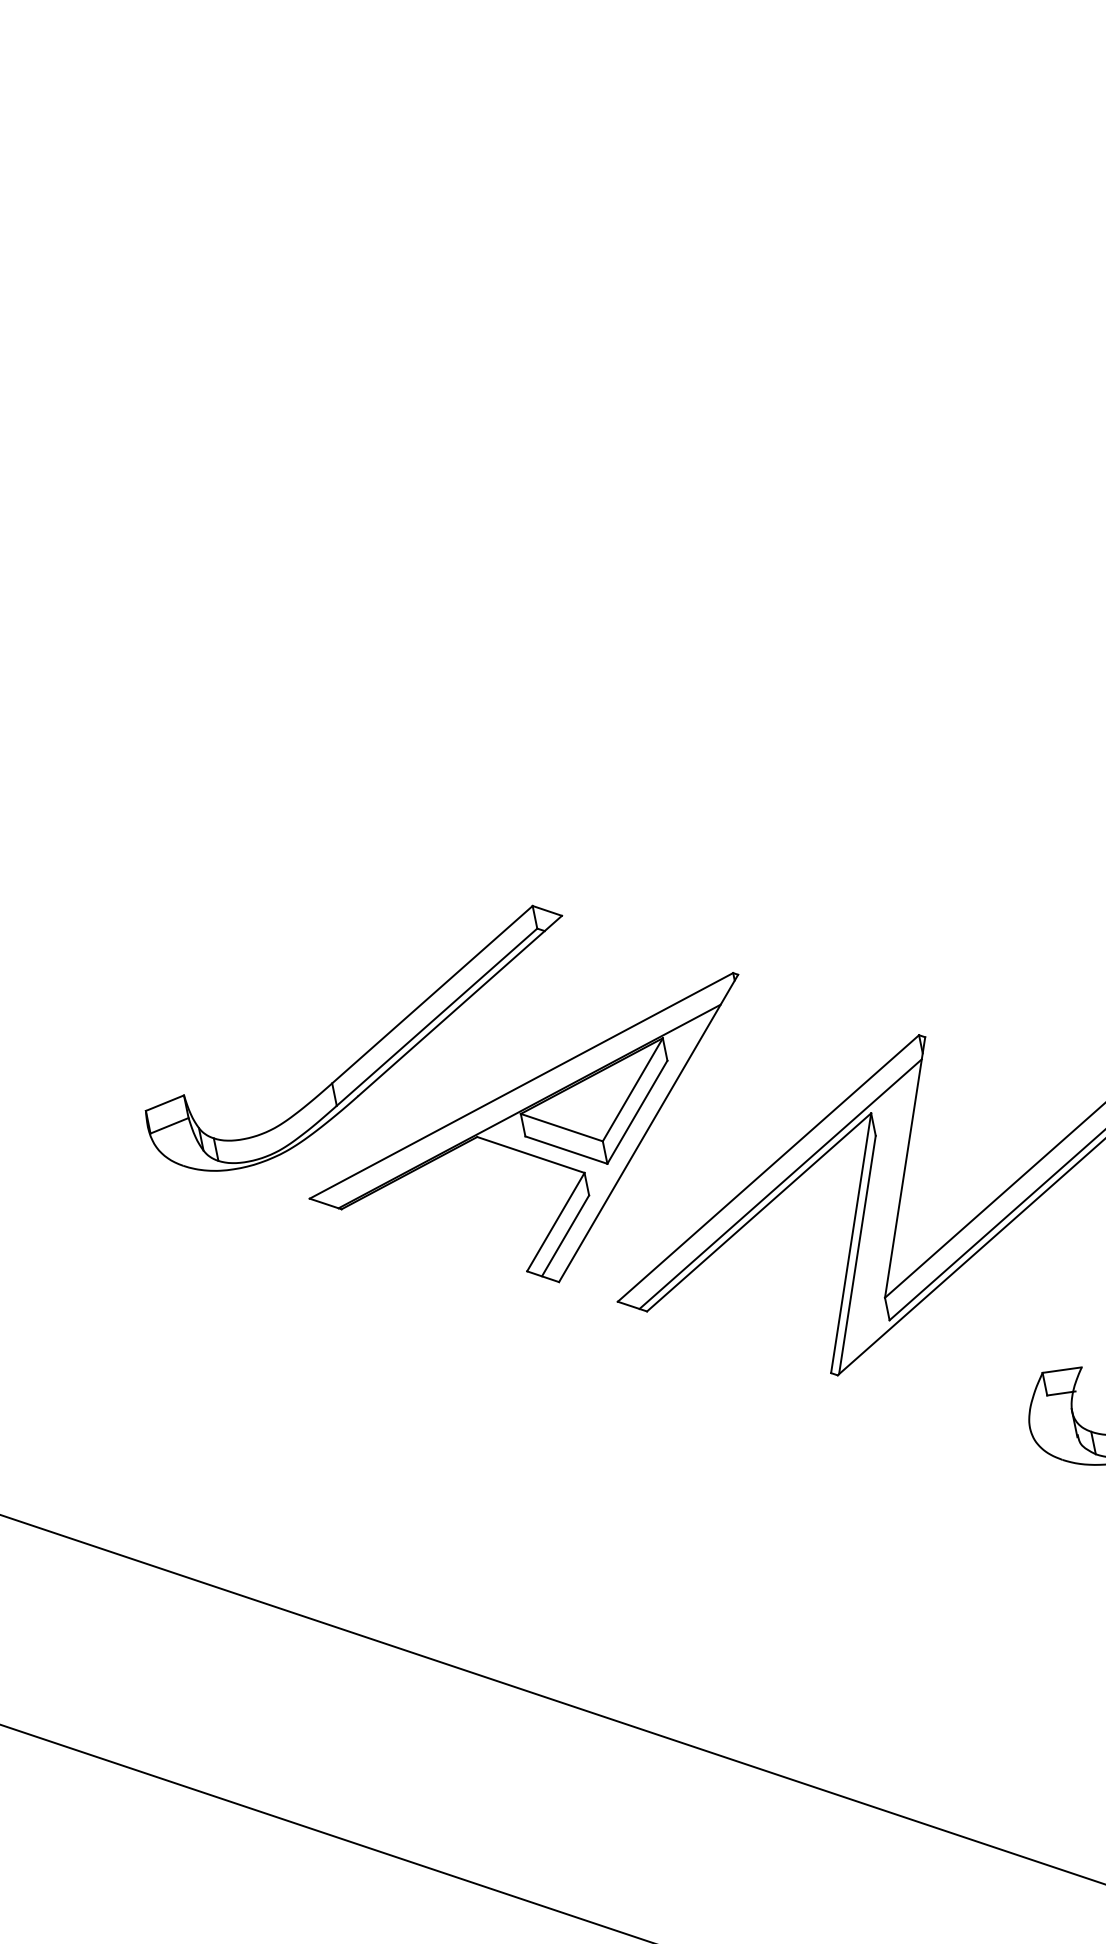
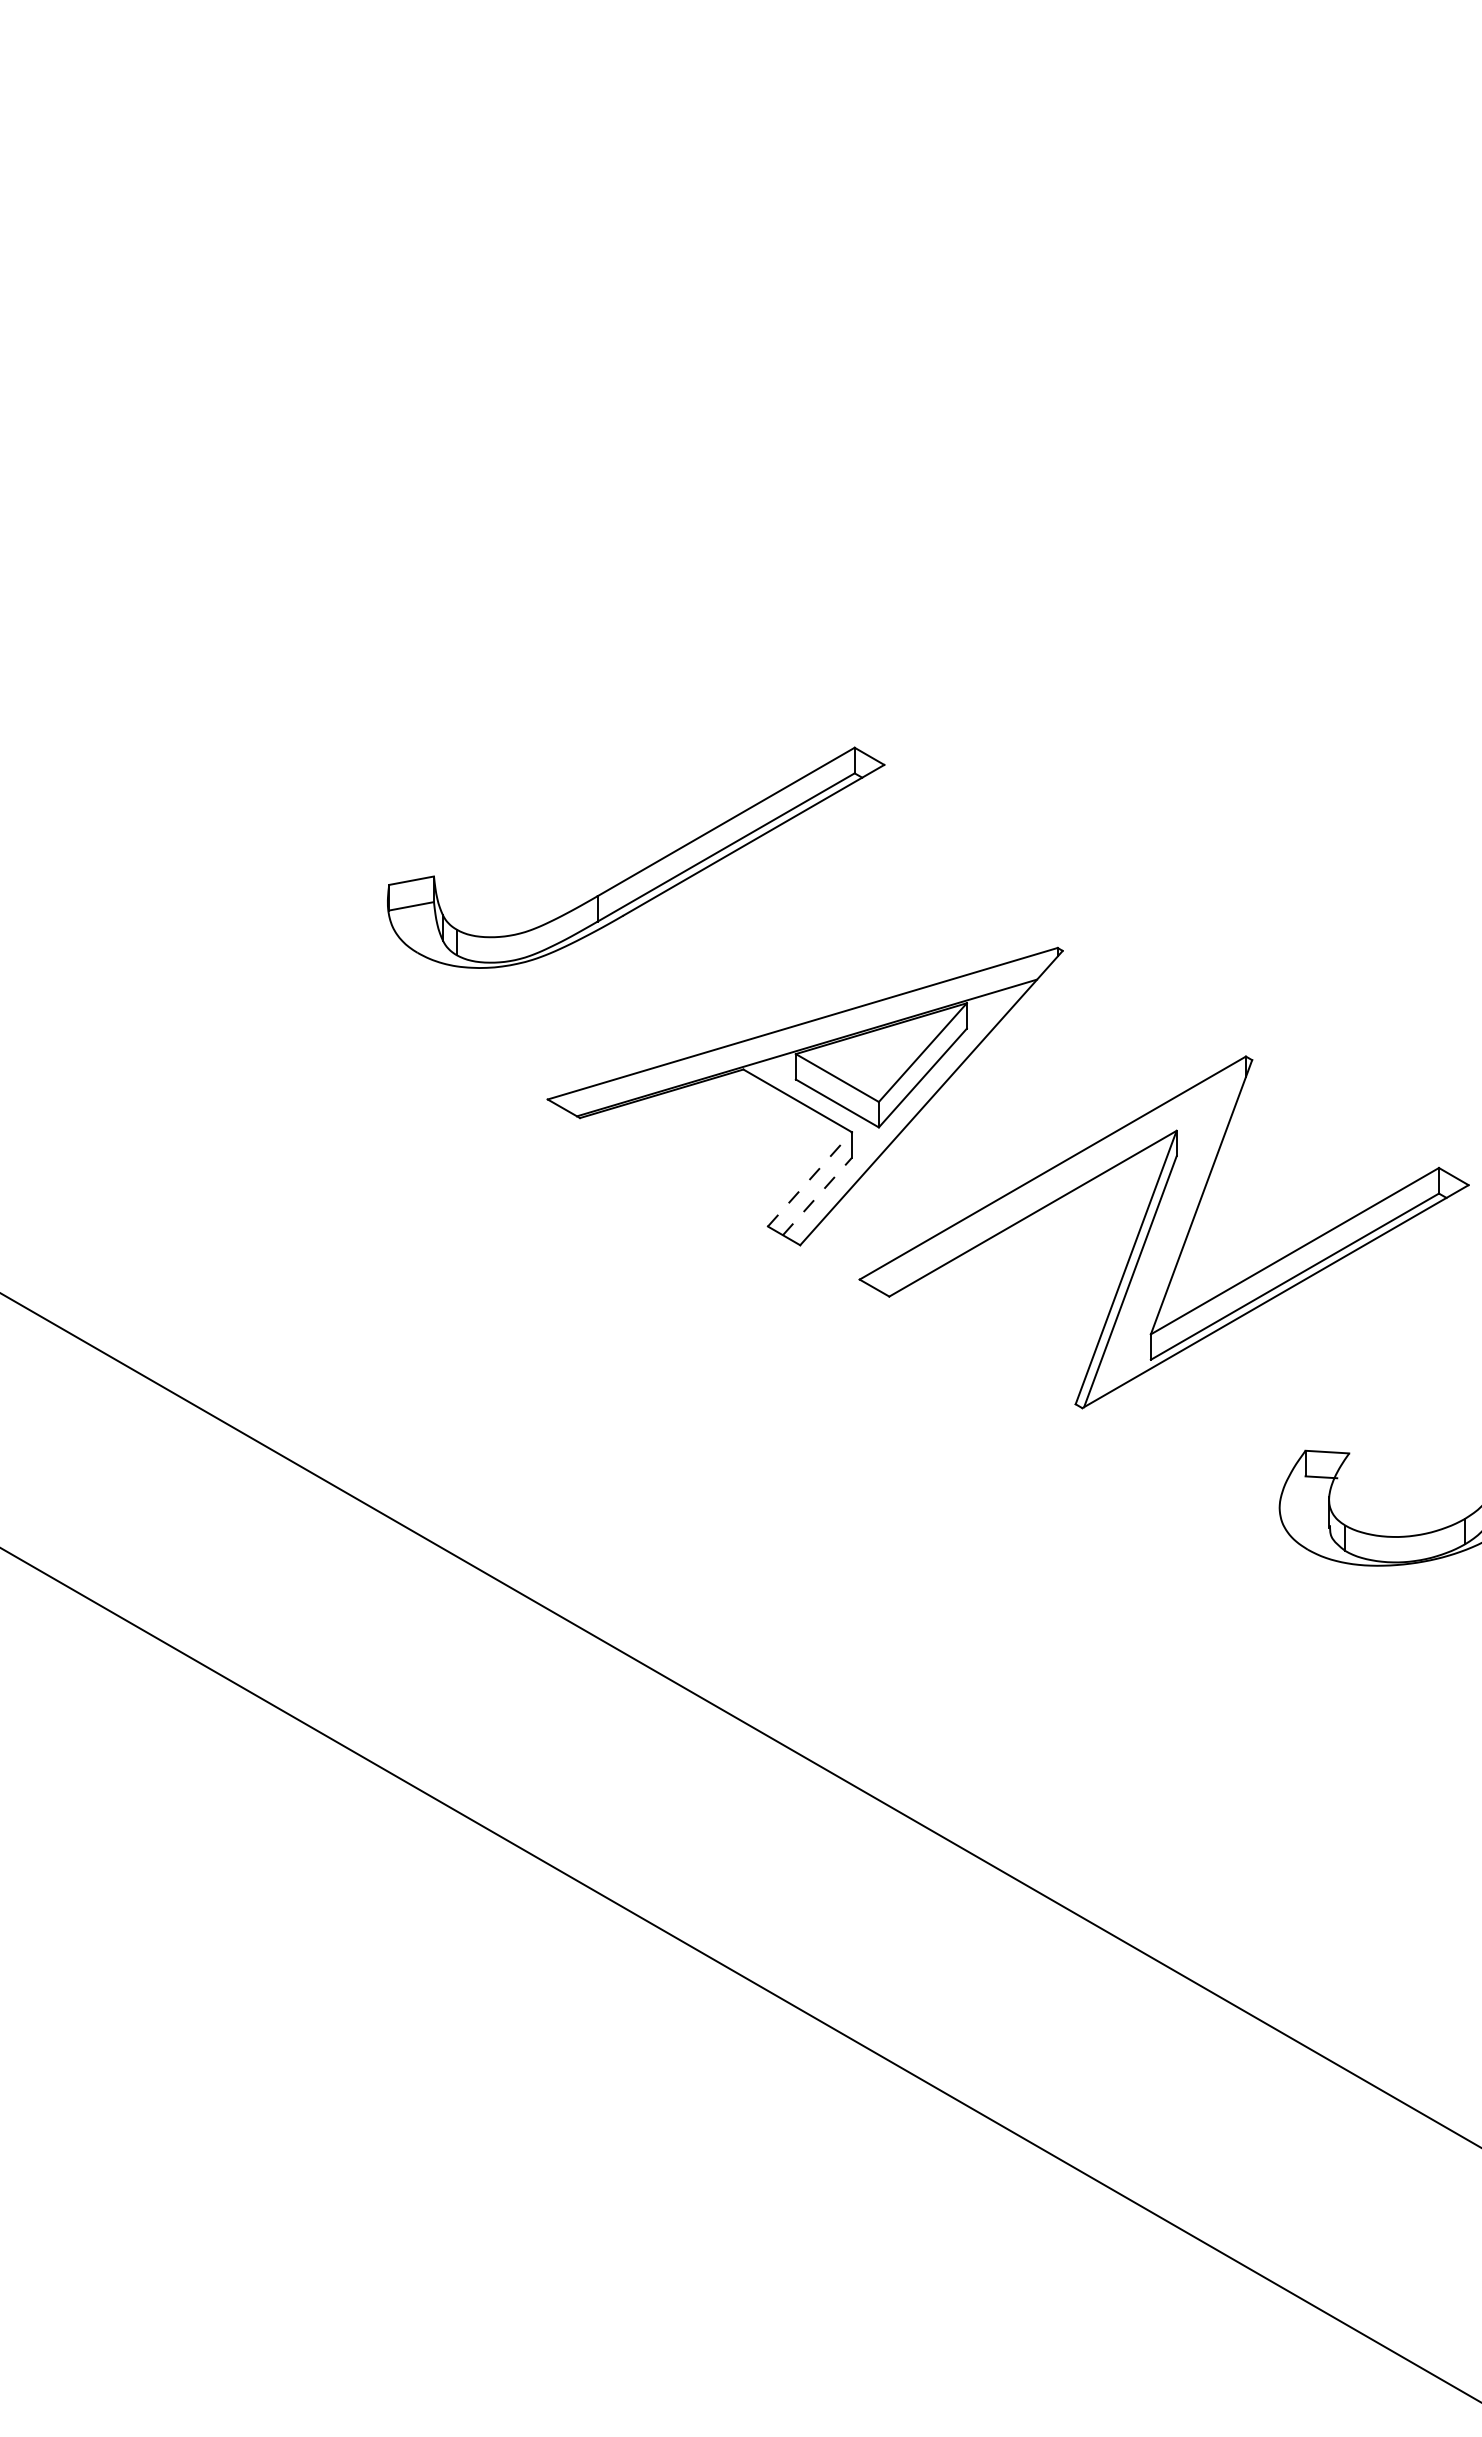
part: (366, 1051) -> (641, 869), moved
line: (780, 1183) -> (1062, 1187), removed
line: (556, 1222) -> (810, 1179), solid -> dashed
line: (565, 1235) -> (817, 1196), solid -> dashed

